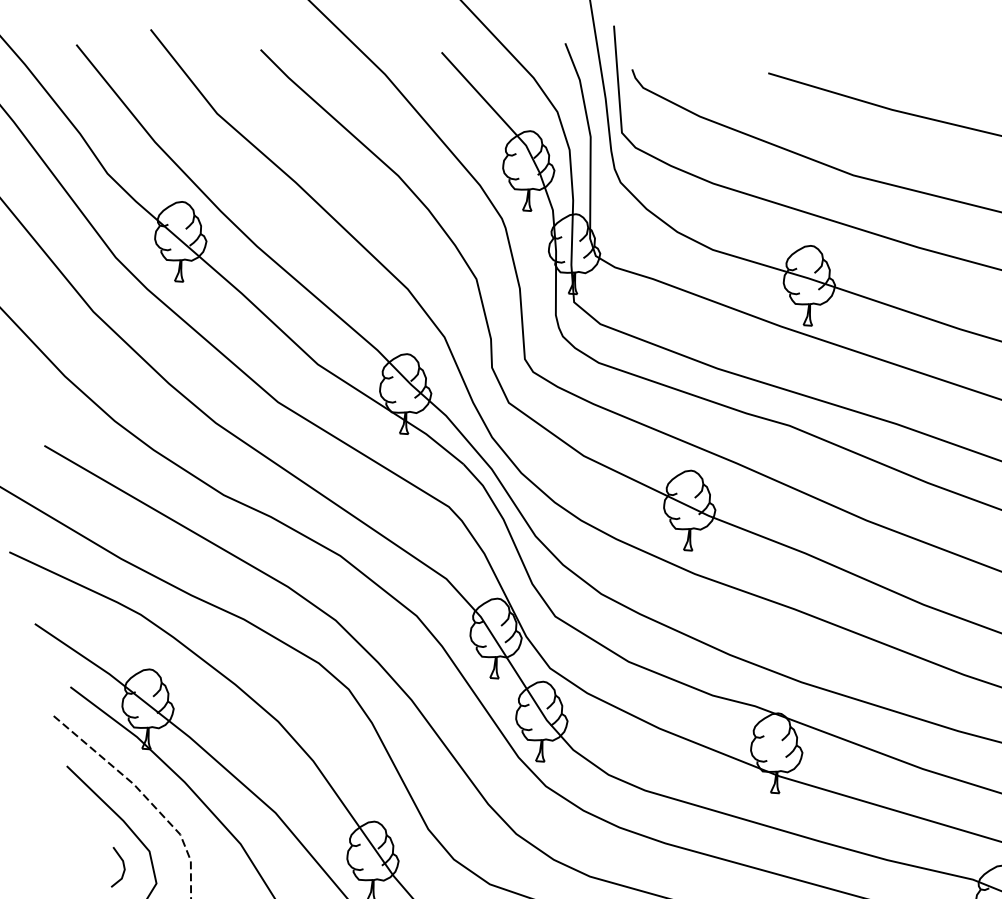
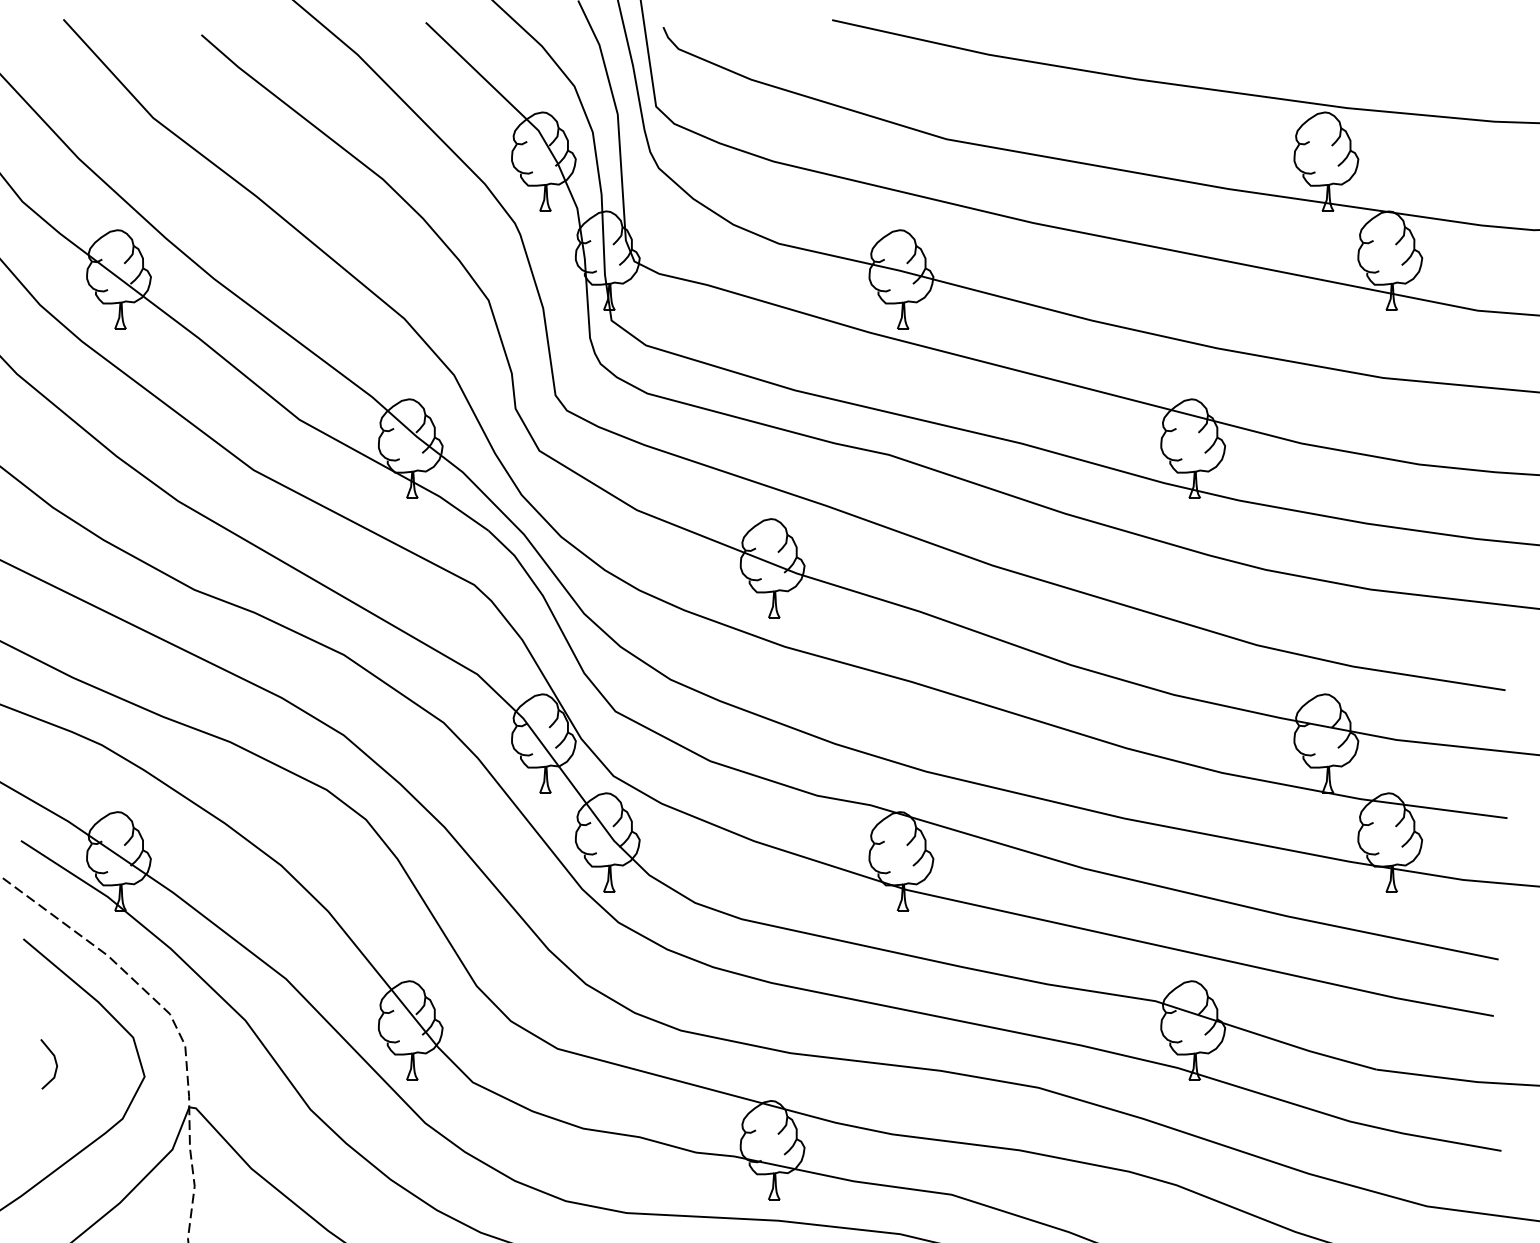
line: (123, 868) -> (55, 1064), moved

